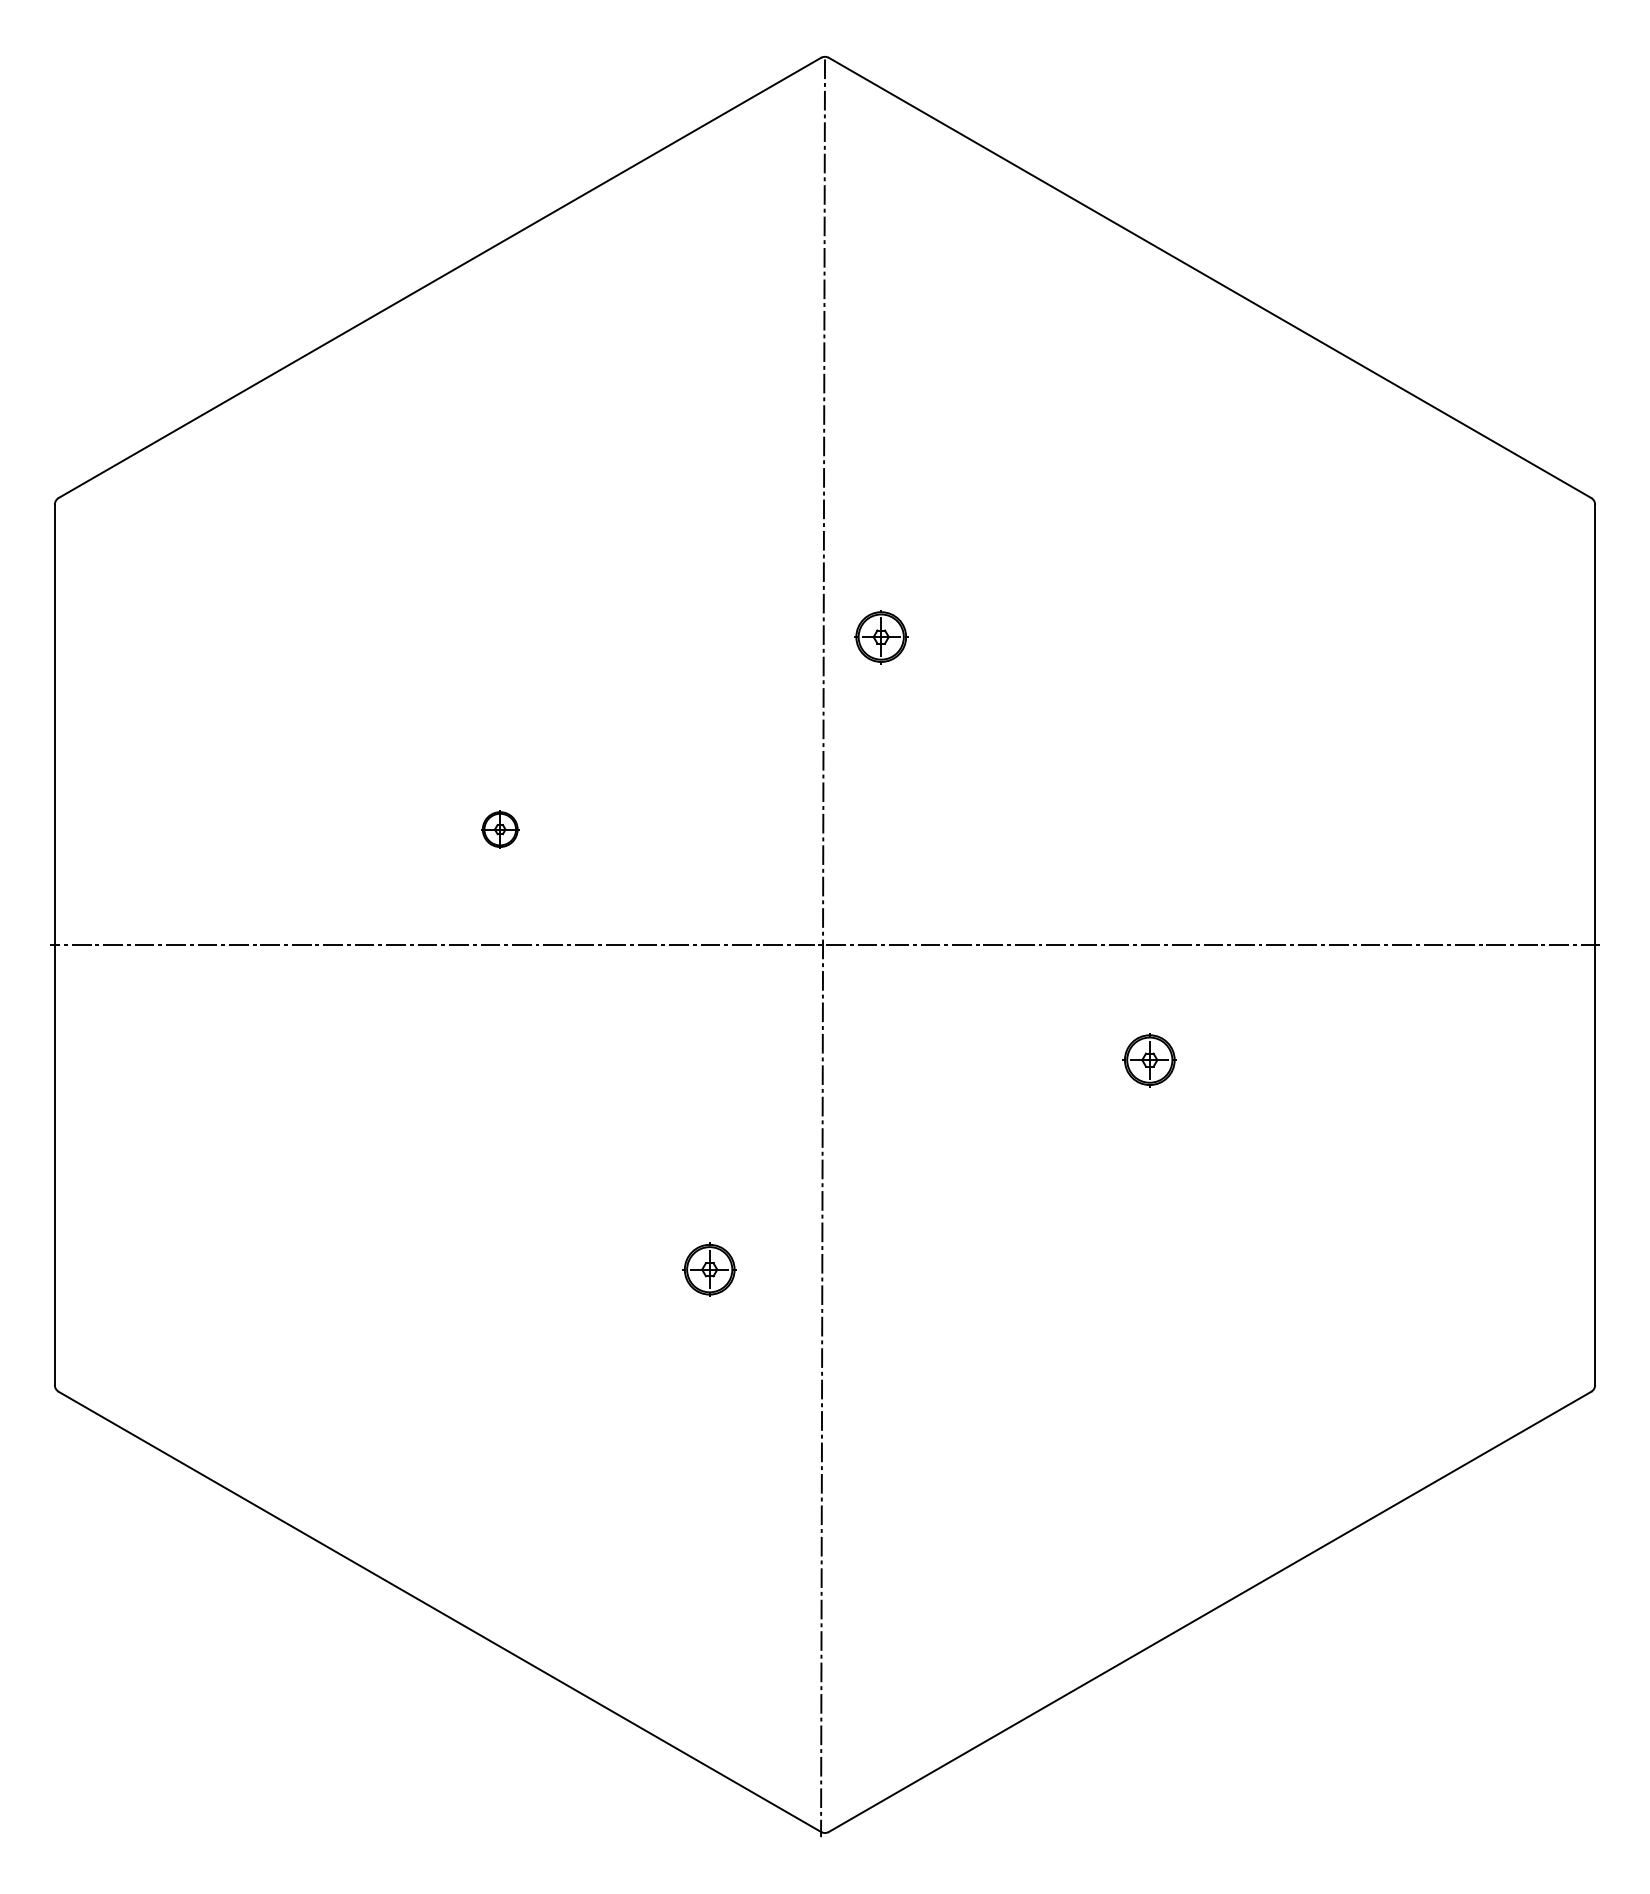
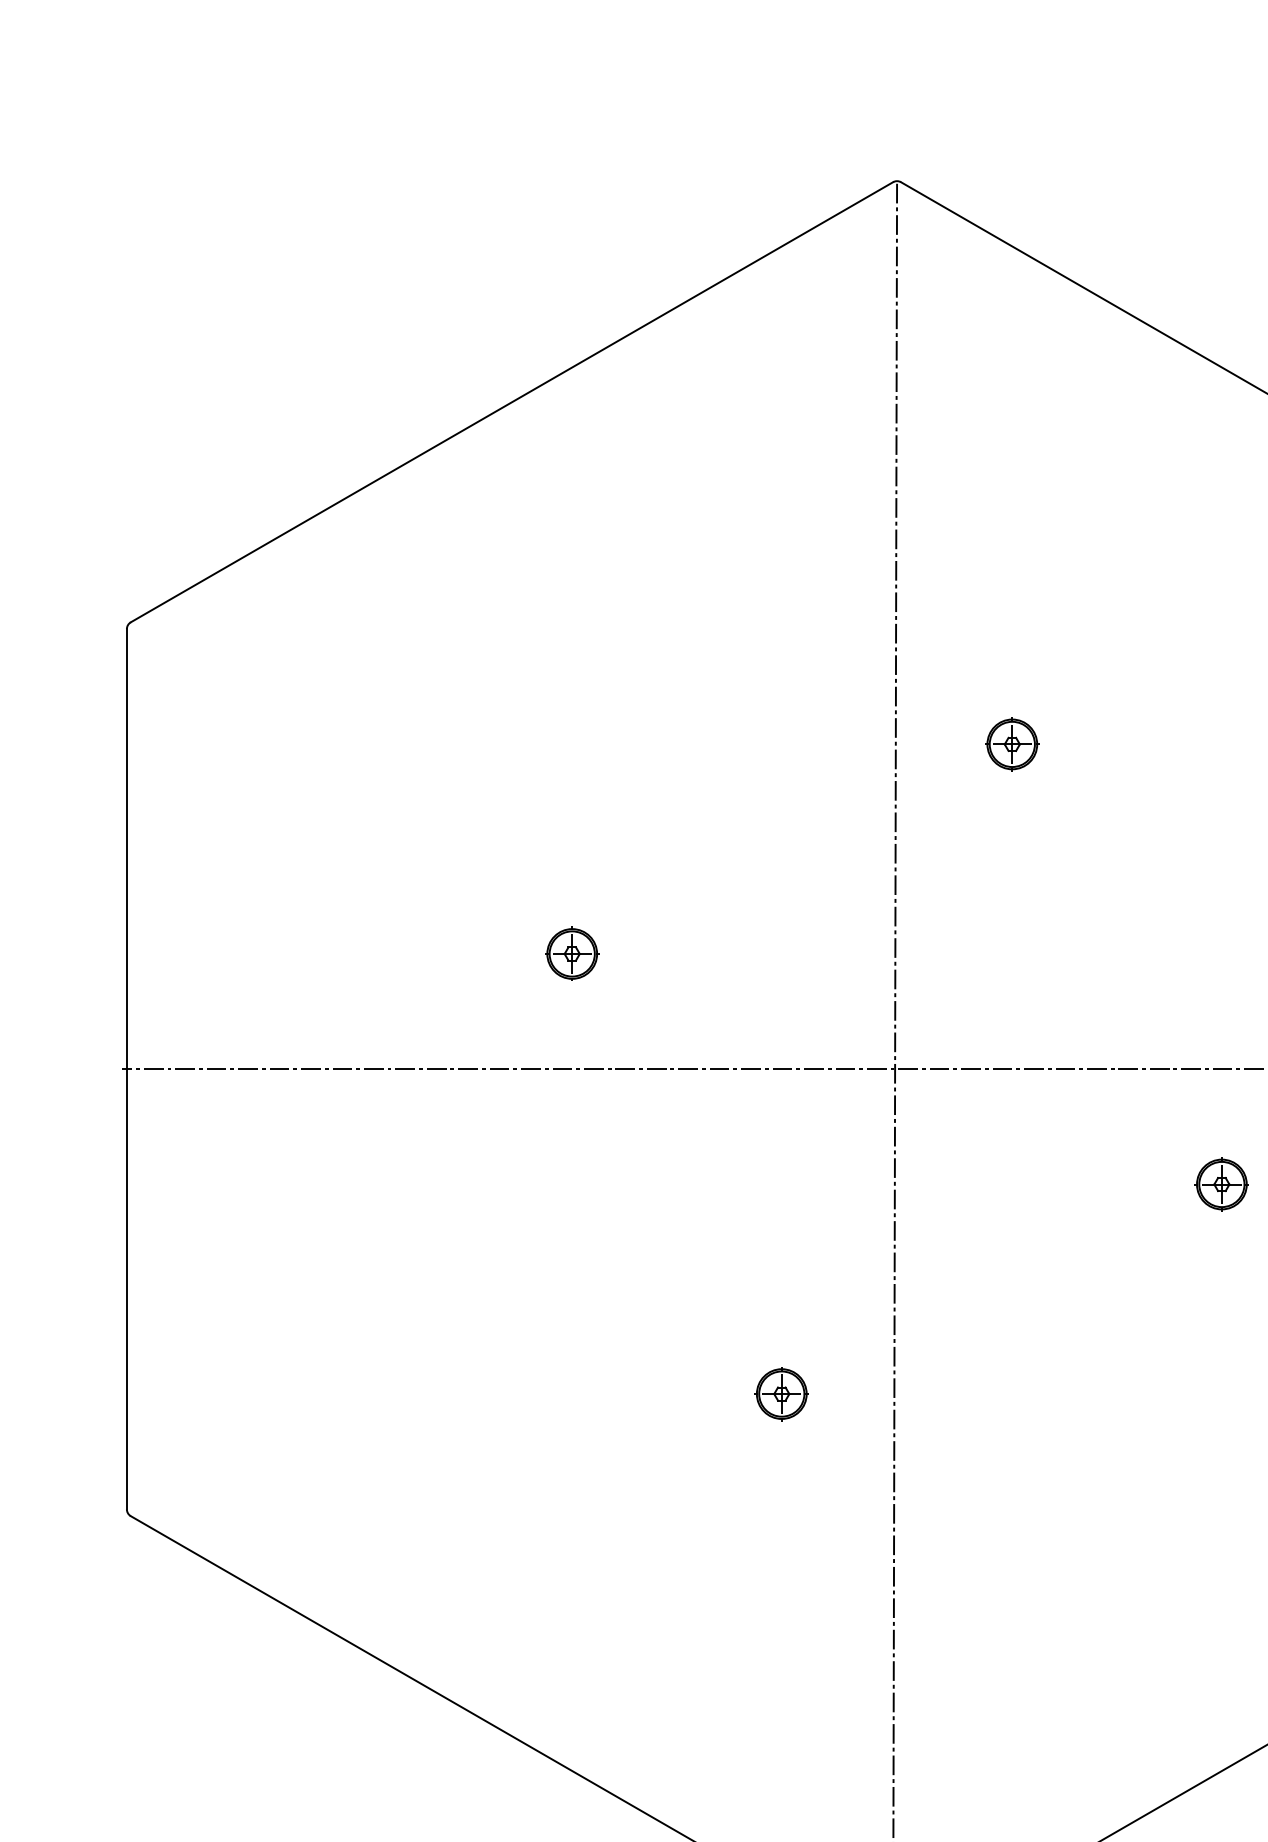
part: (881, 637) -> (1012, 744), moved
part: (500, 829) -> (572, 953), size x1.43

